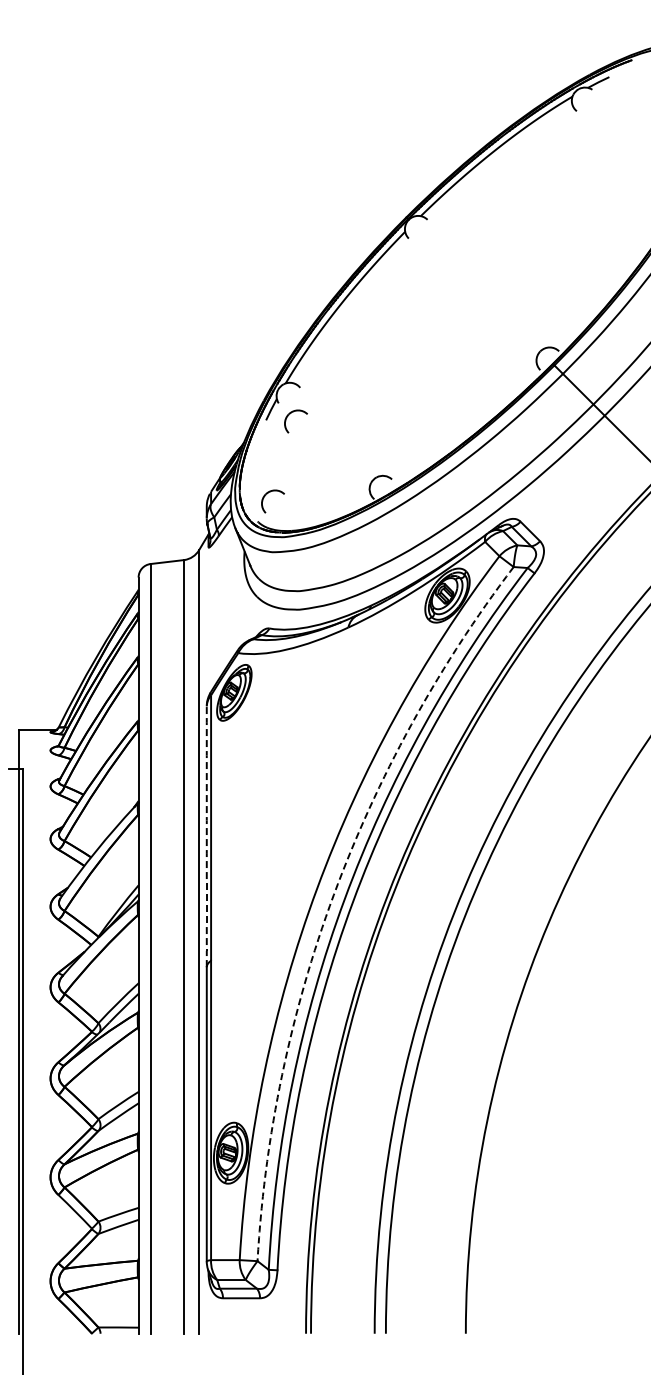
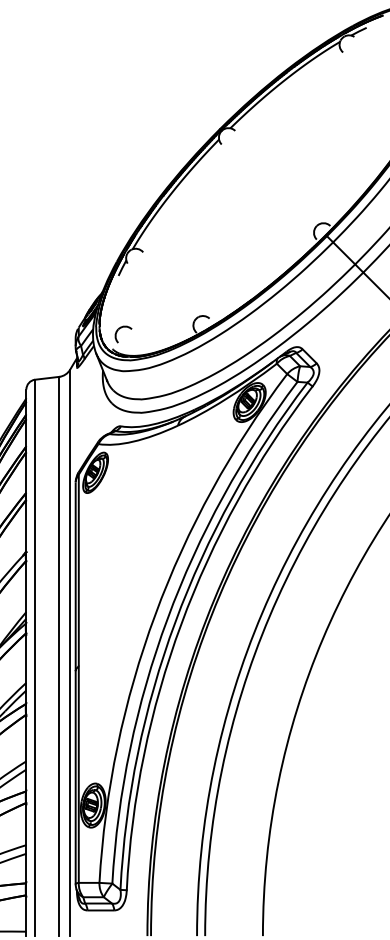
part: (289, 415) -> (135, 272), removed
arc: (206, 836) -> (75, 576), dashed -> solid
arc: (333, 894) -> (167, 618), dashed -> solid

